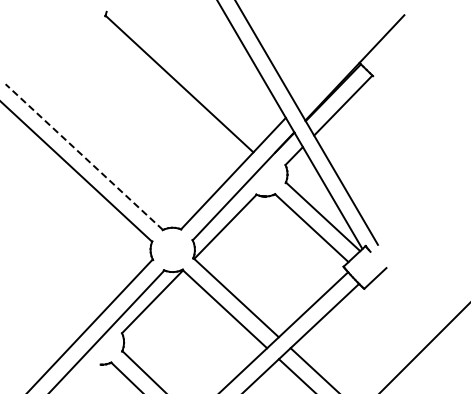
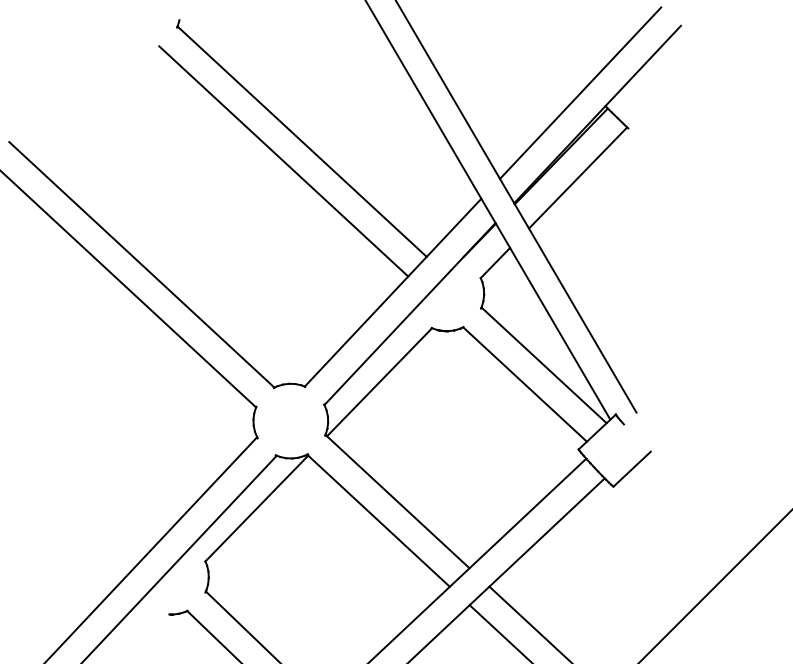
line: (344, 55) -> (580, 93), added
line: (168, 95) -> (283, 161), added
line: (83, 156) -> (140, 263), dashed -> solid

